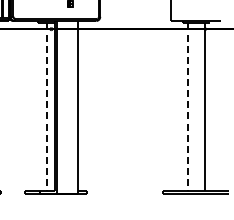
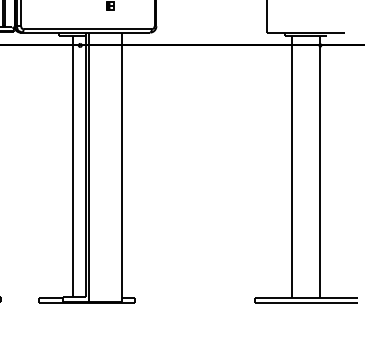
line: (47, 107) -> (74, 167), dashed -> solid
line: (187, 107) -> (292, 167), dashed -> solid

